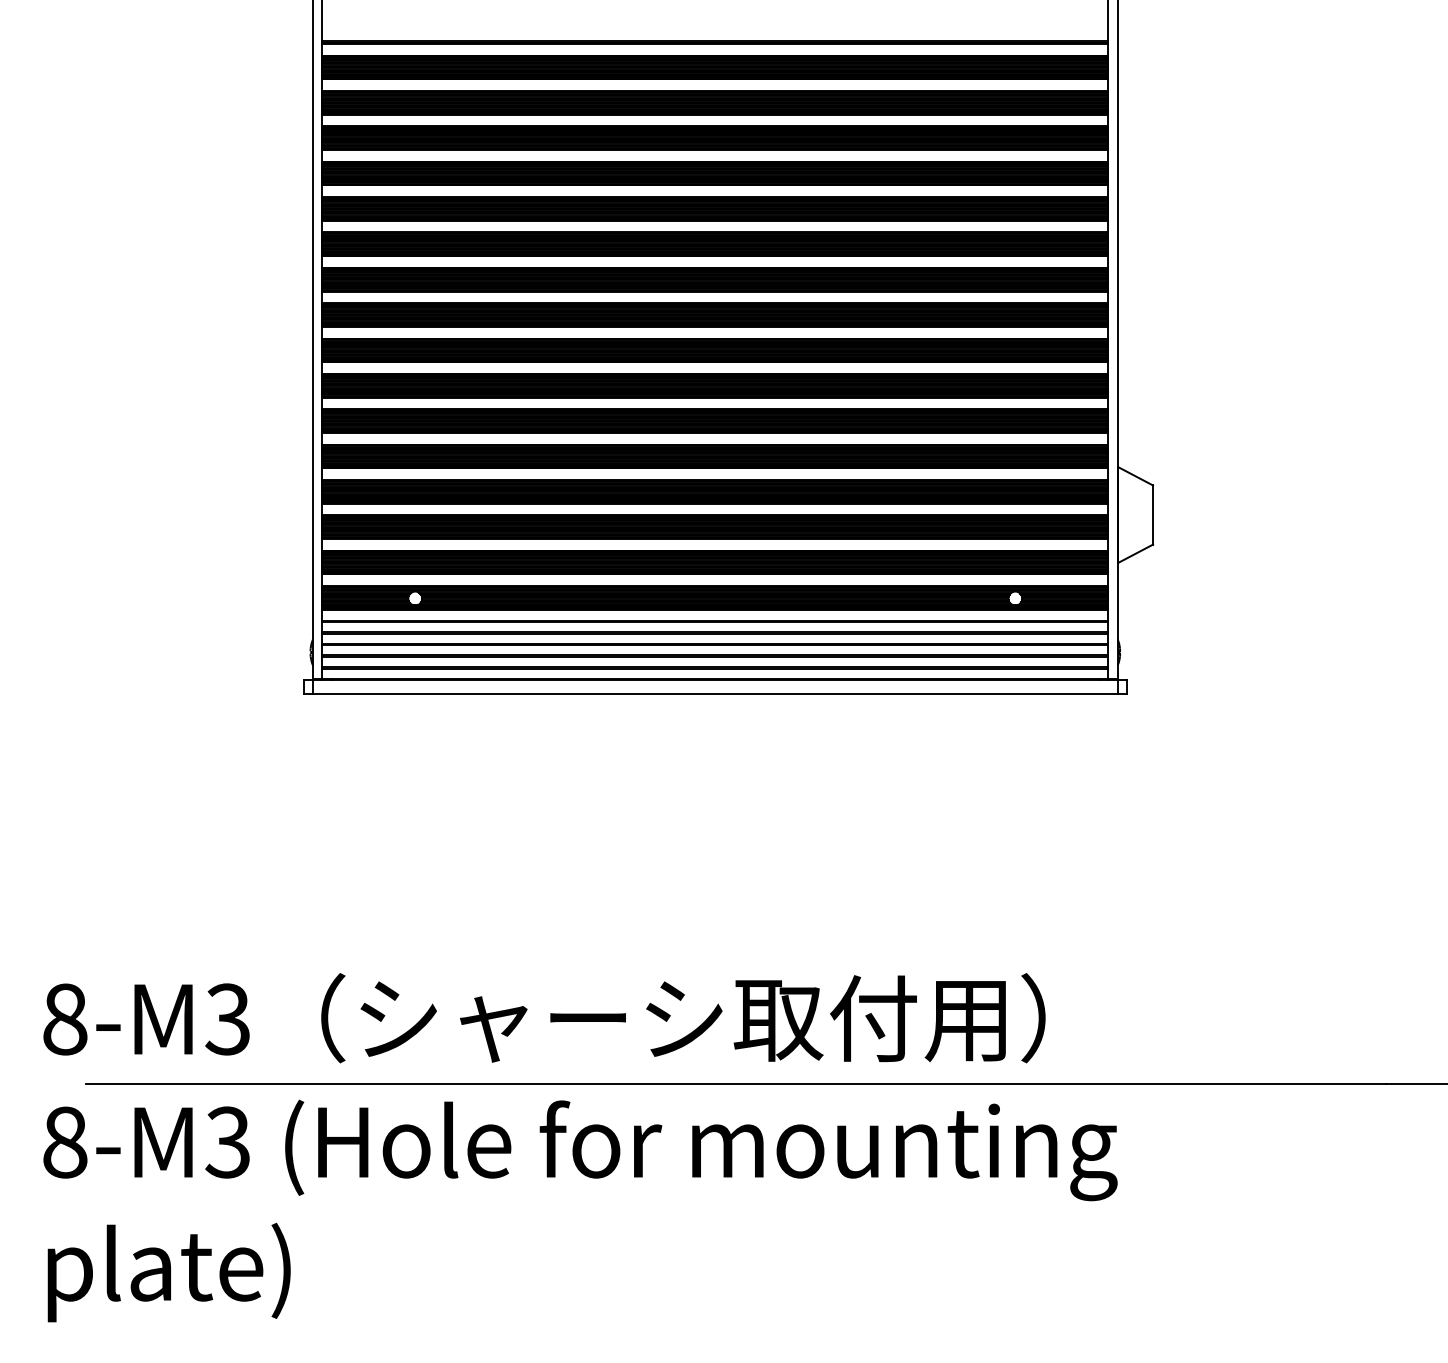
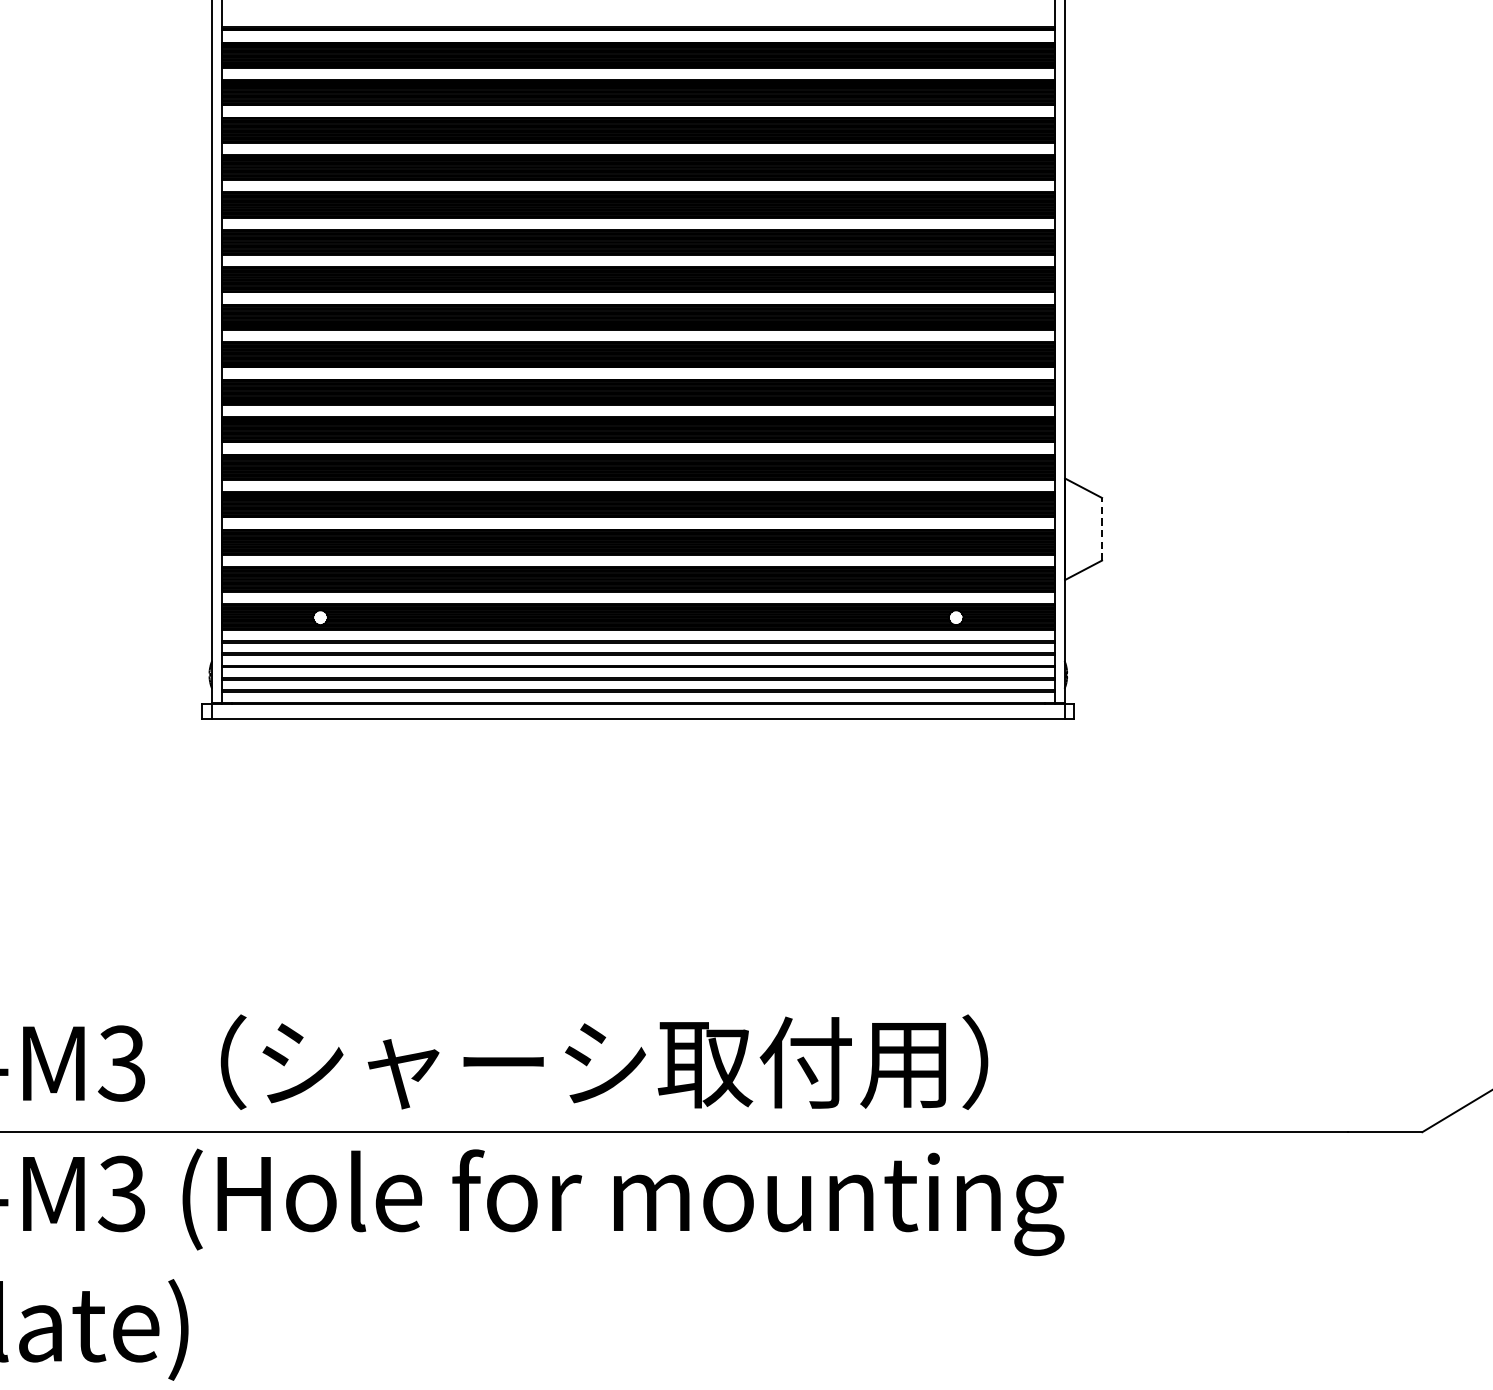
line: (1153, 515) -> (1102, 529), solid -> dashed

